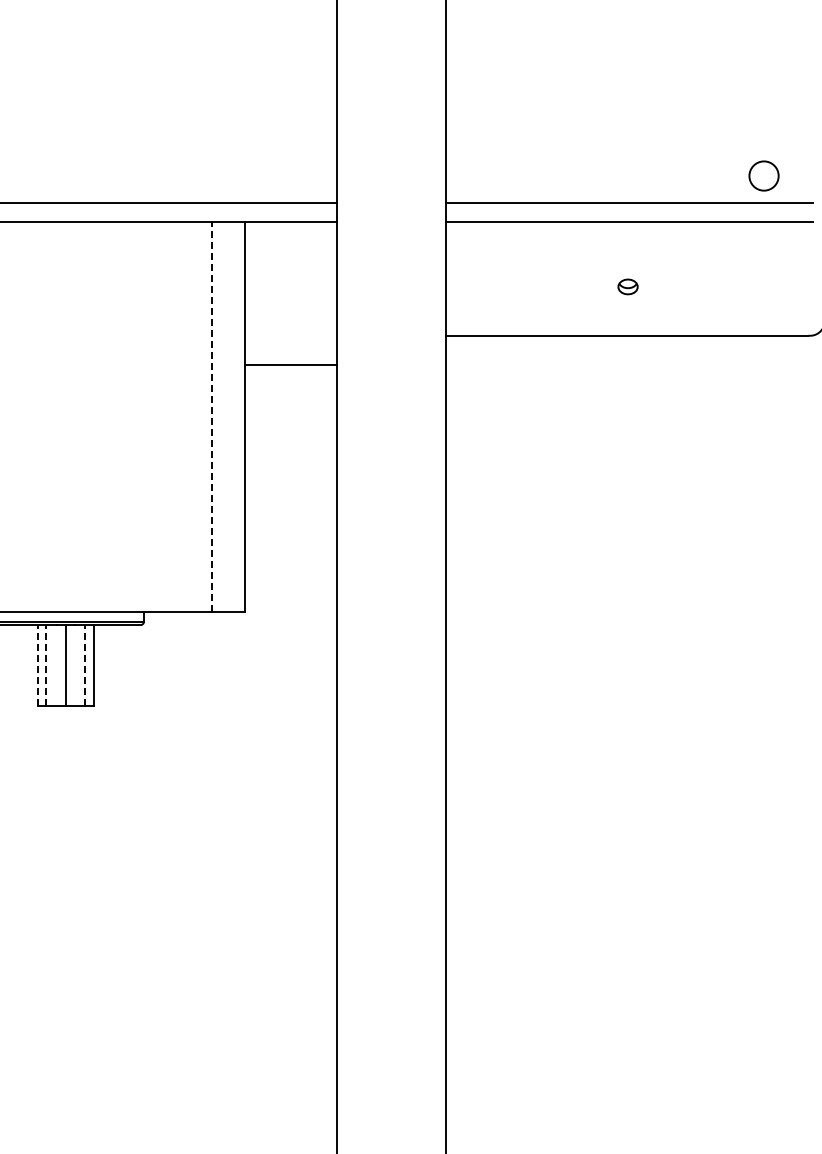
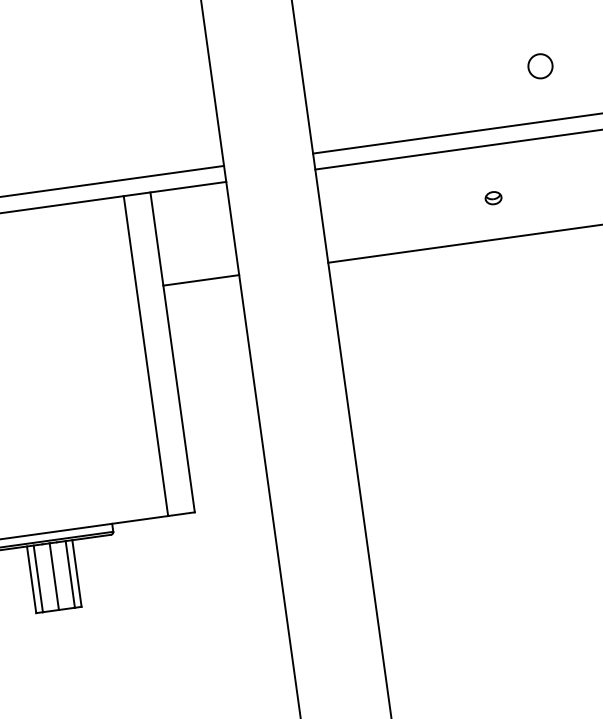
circle: (763, 175) -> (539, 65), moved
part: (627, 286) -> (493, 197), moved
line: (290, 364) -> (200, 280), moved
line: (212, 417) -> (146, 356), dashed -> solid
line: (38, 665) -> (31, 579), dashed -> solid
line: (46, 665) -> (38, 578), dashed -> solid
line: (85, 665) -> (70, 574), dashed -> solid

